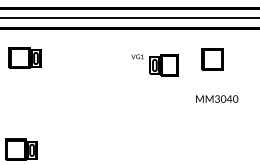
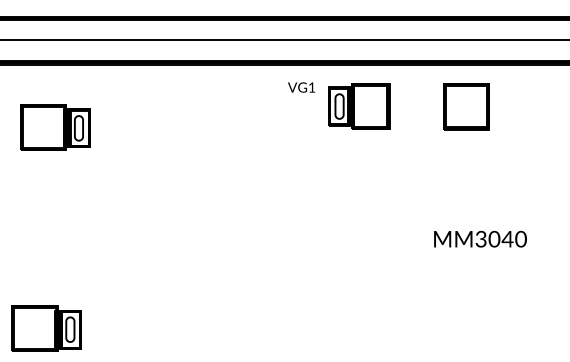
part: (212, 59) -> (465, 106), moved
part: (154, 65) -> (338, 106), moved
text: (217, 98) -> (481, 237), moved

